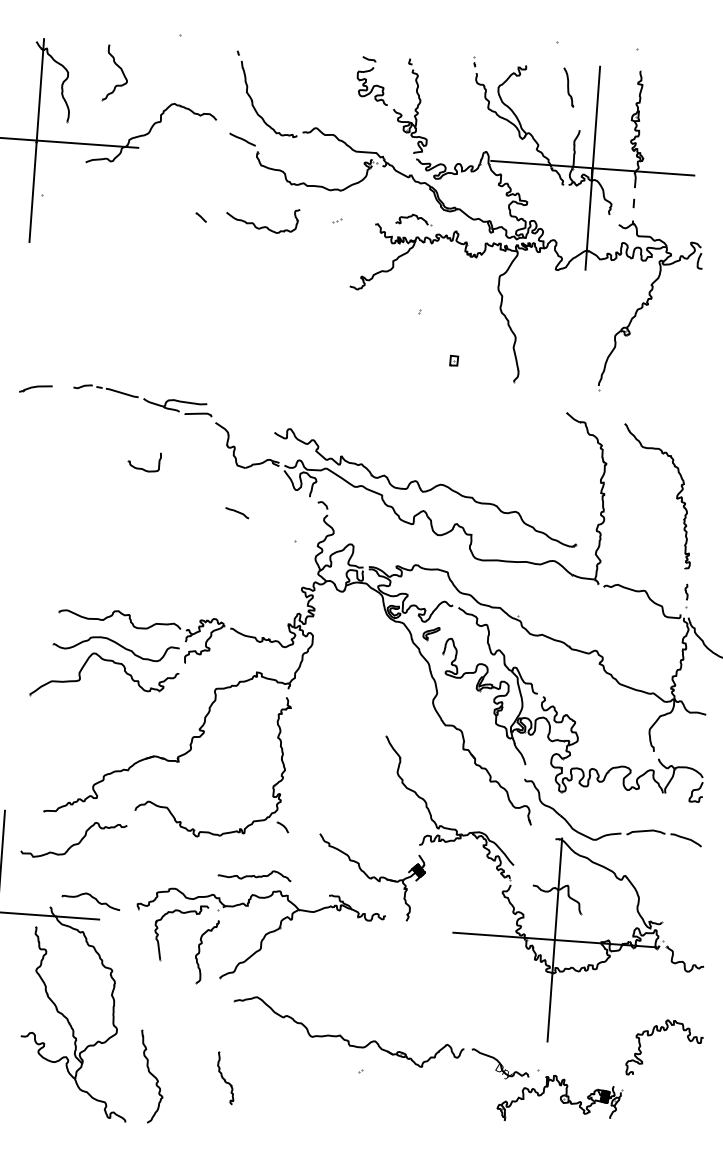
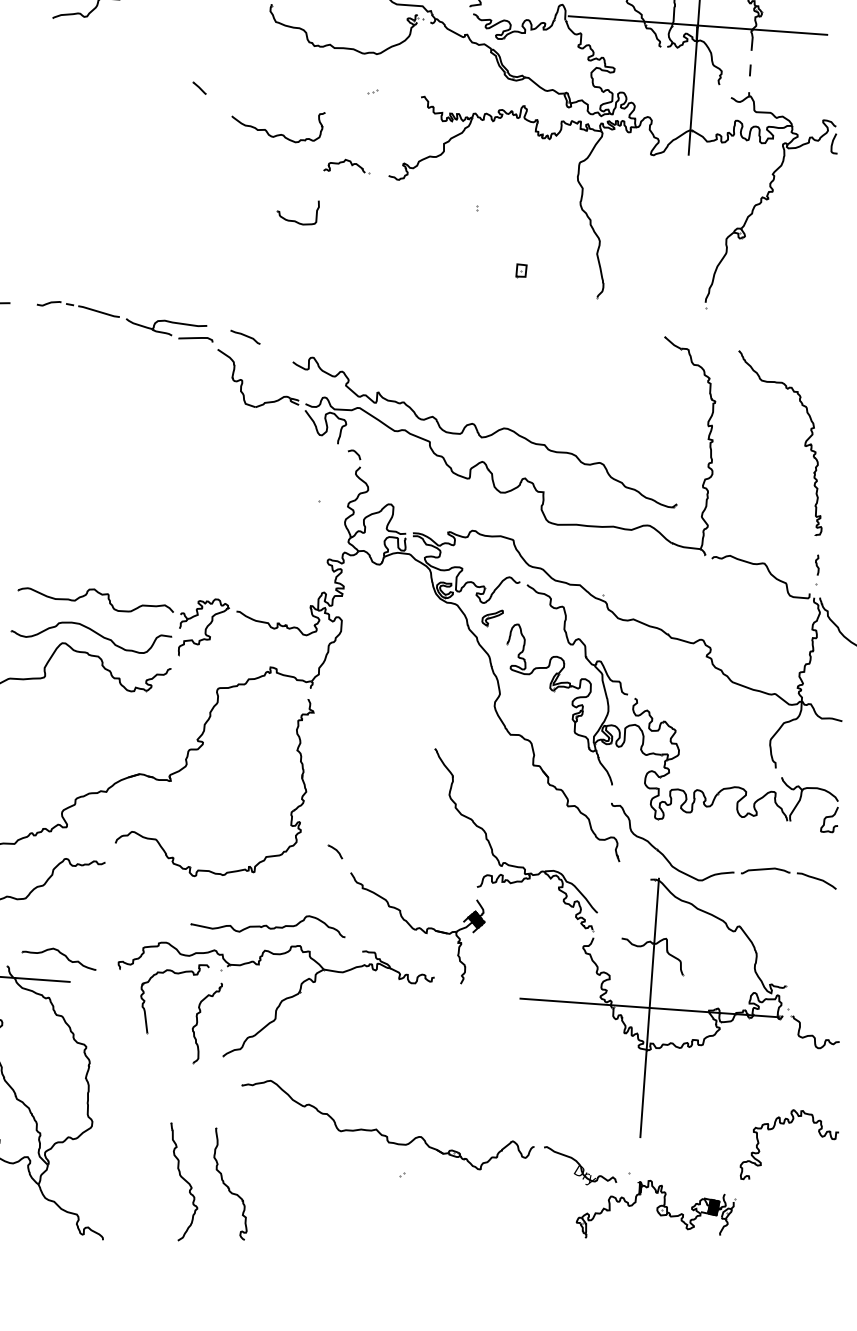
part: (413, 219) -> (346, 165), moved
curve: (263, 226) -> (278, 134), moved
part: (143, 468) -> (296, 220), moved
curve: (237, 512) -> (245, 336), moved
part: (282, 827) -> (334, 852), moved
part: (254, 876) -> (267, 927), size x1.67
part: (152, 1076) -> (184, 1181), moved
part: (225, 1077) -> (230, 1182), size x1.67

